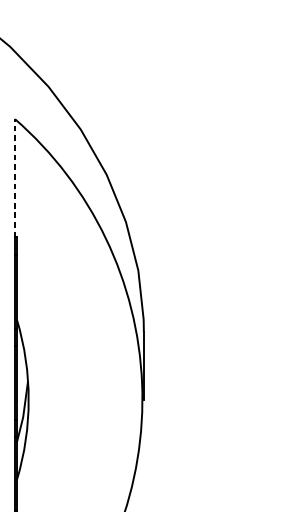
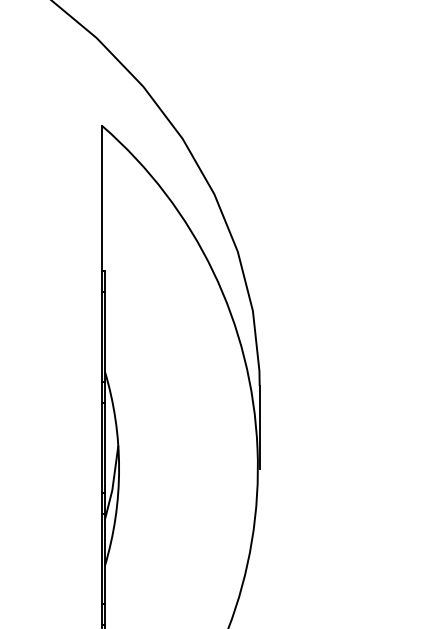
line: (15, 177) -> (102, 197), dashed -> solid

